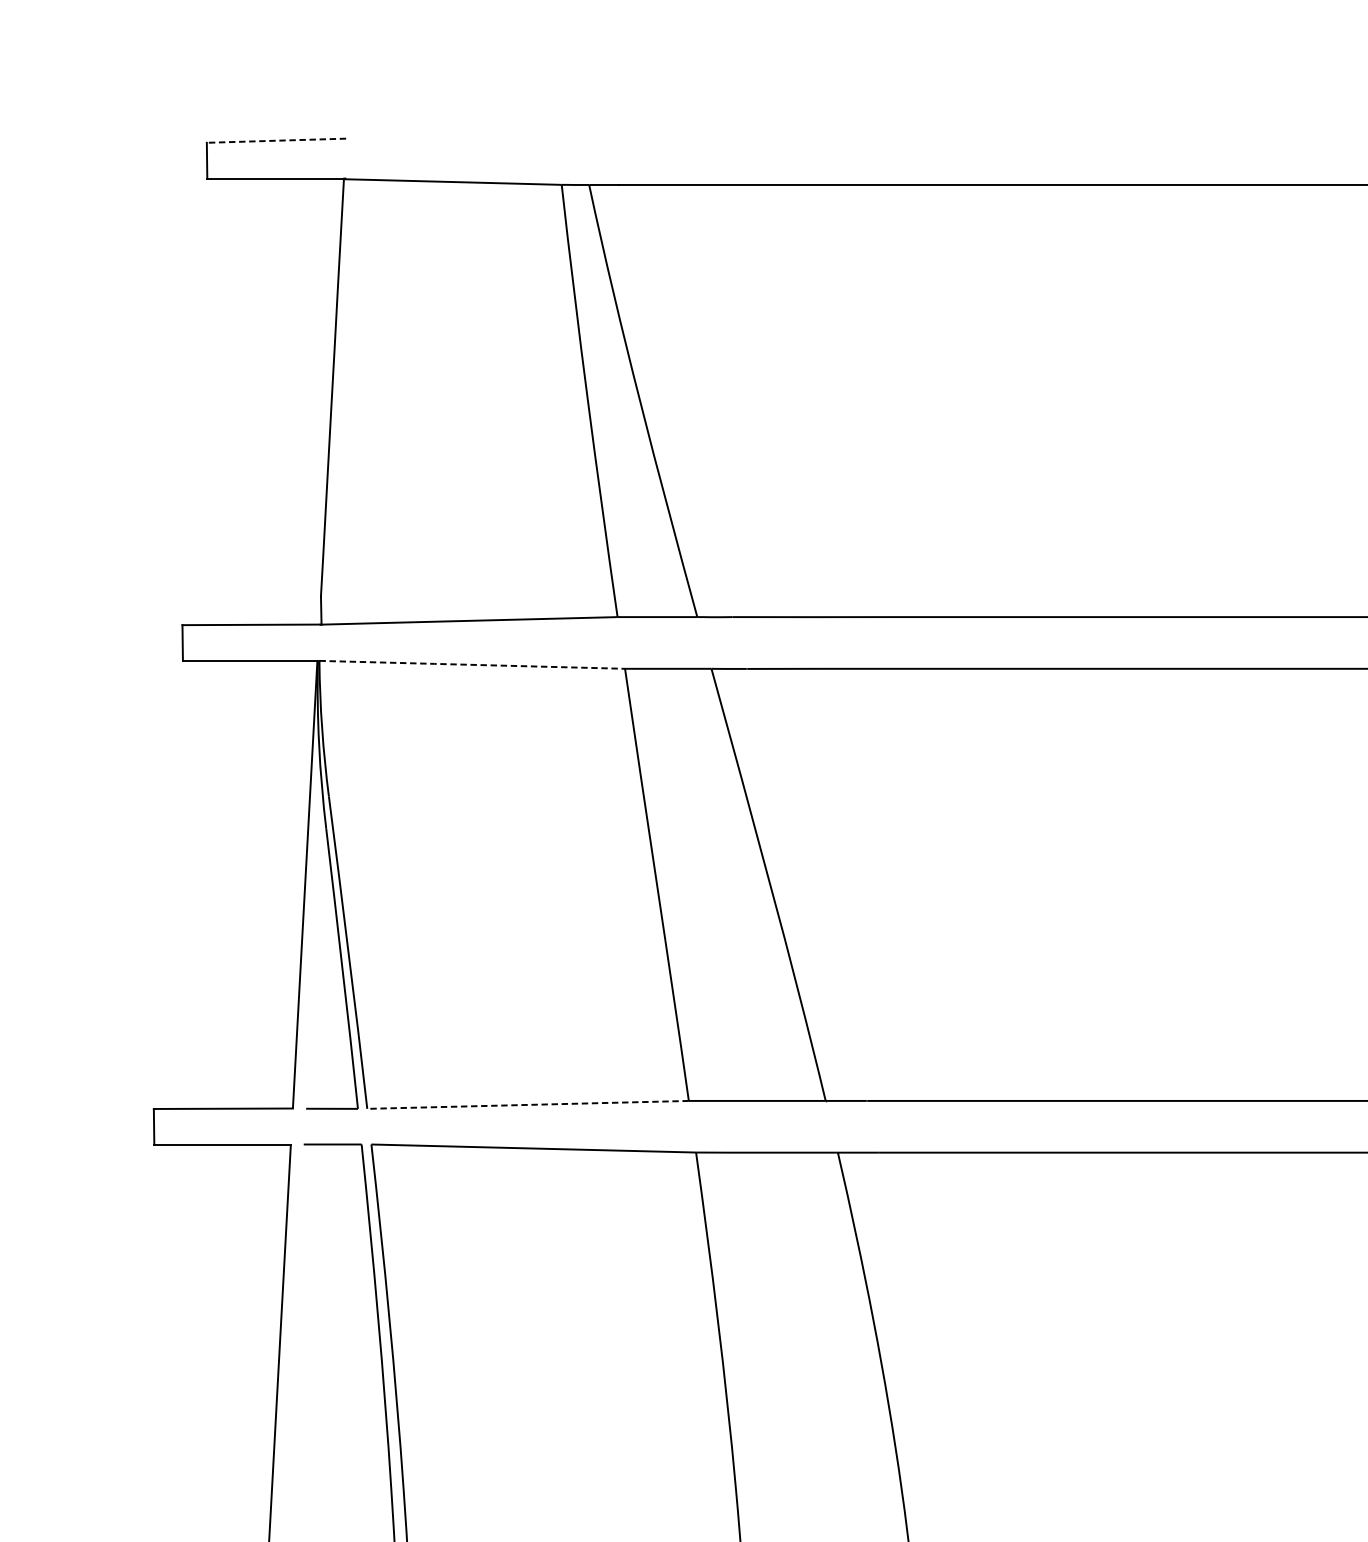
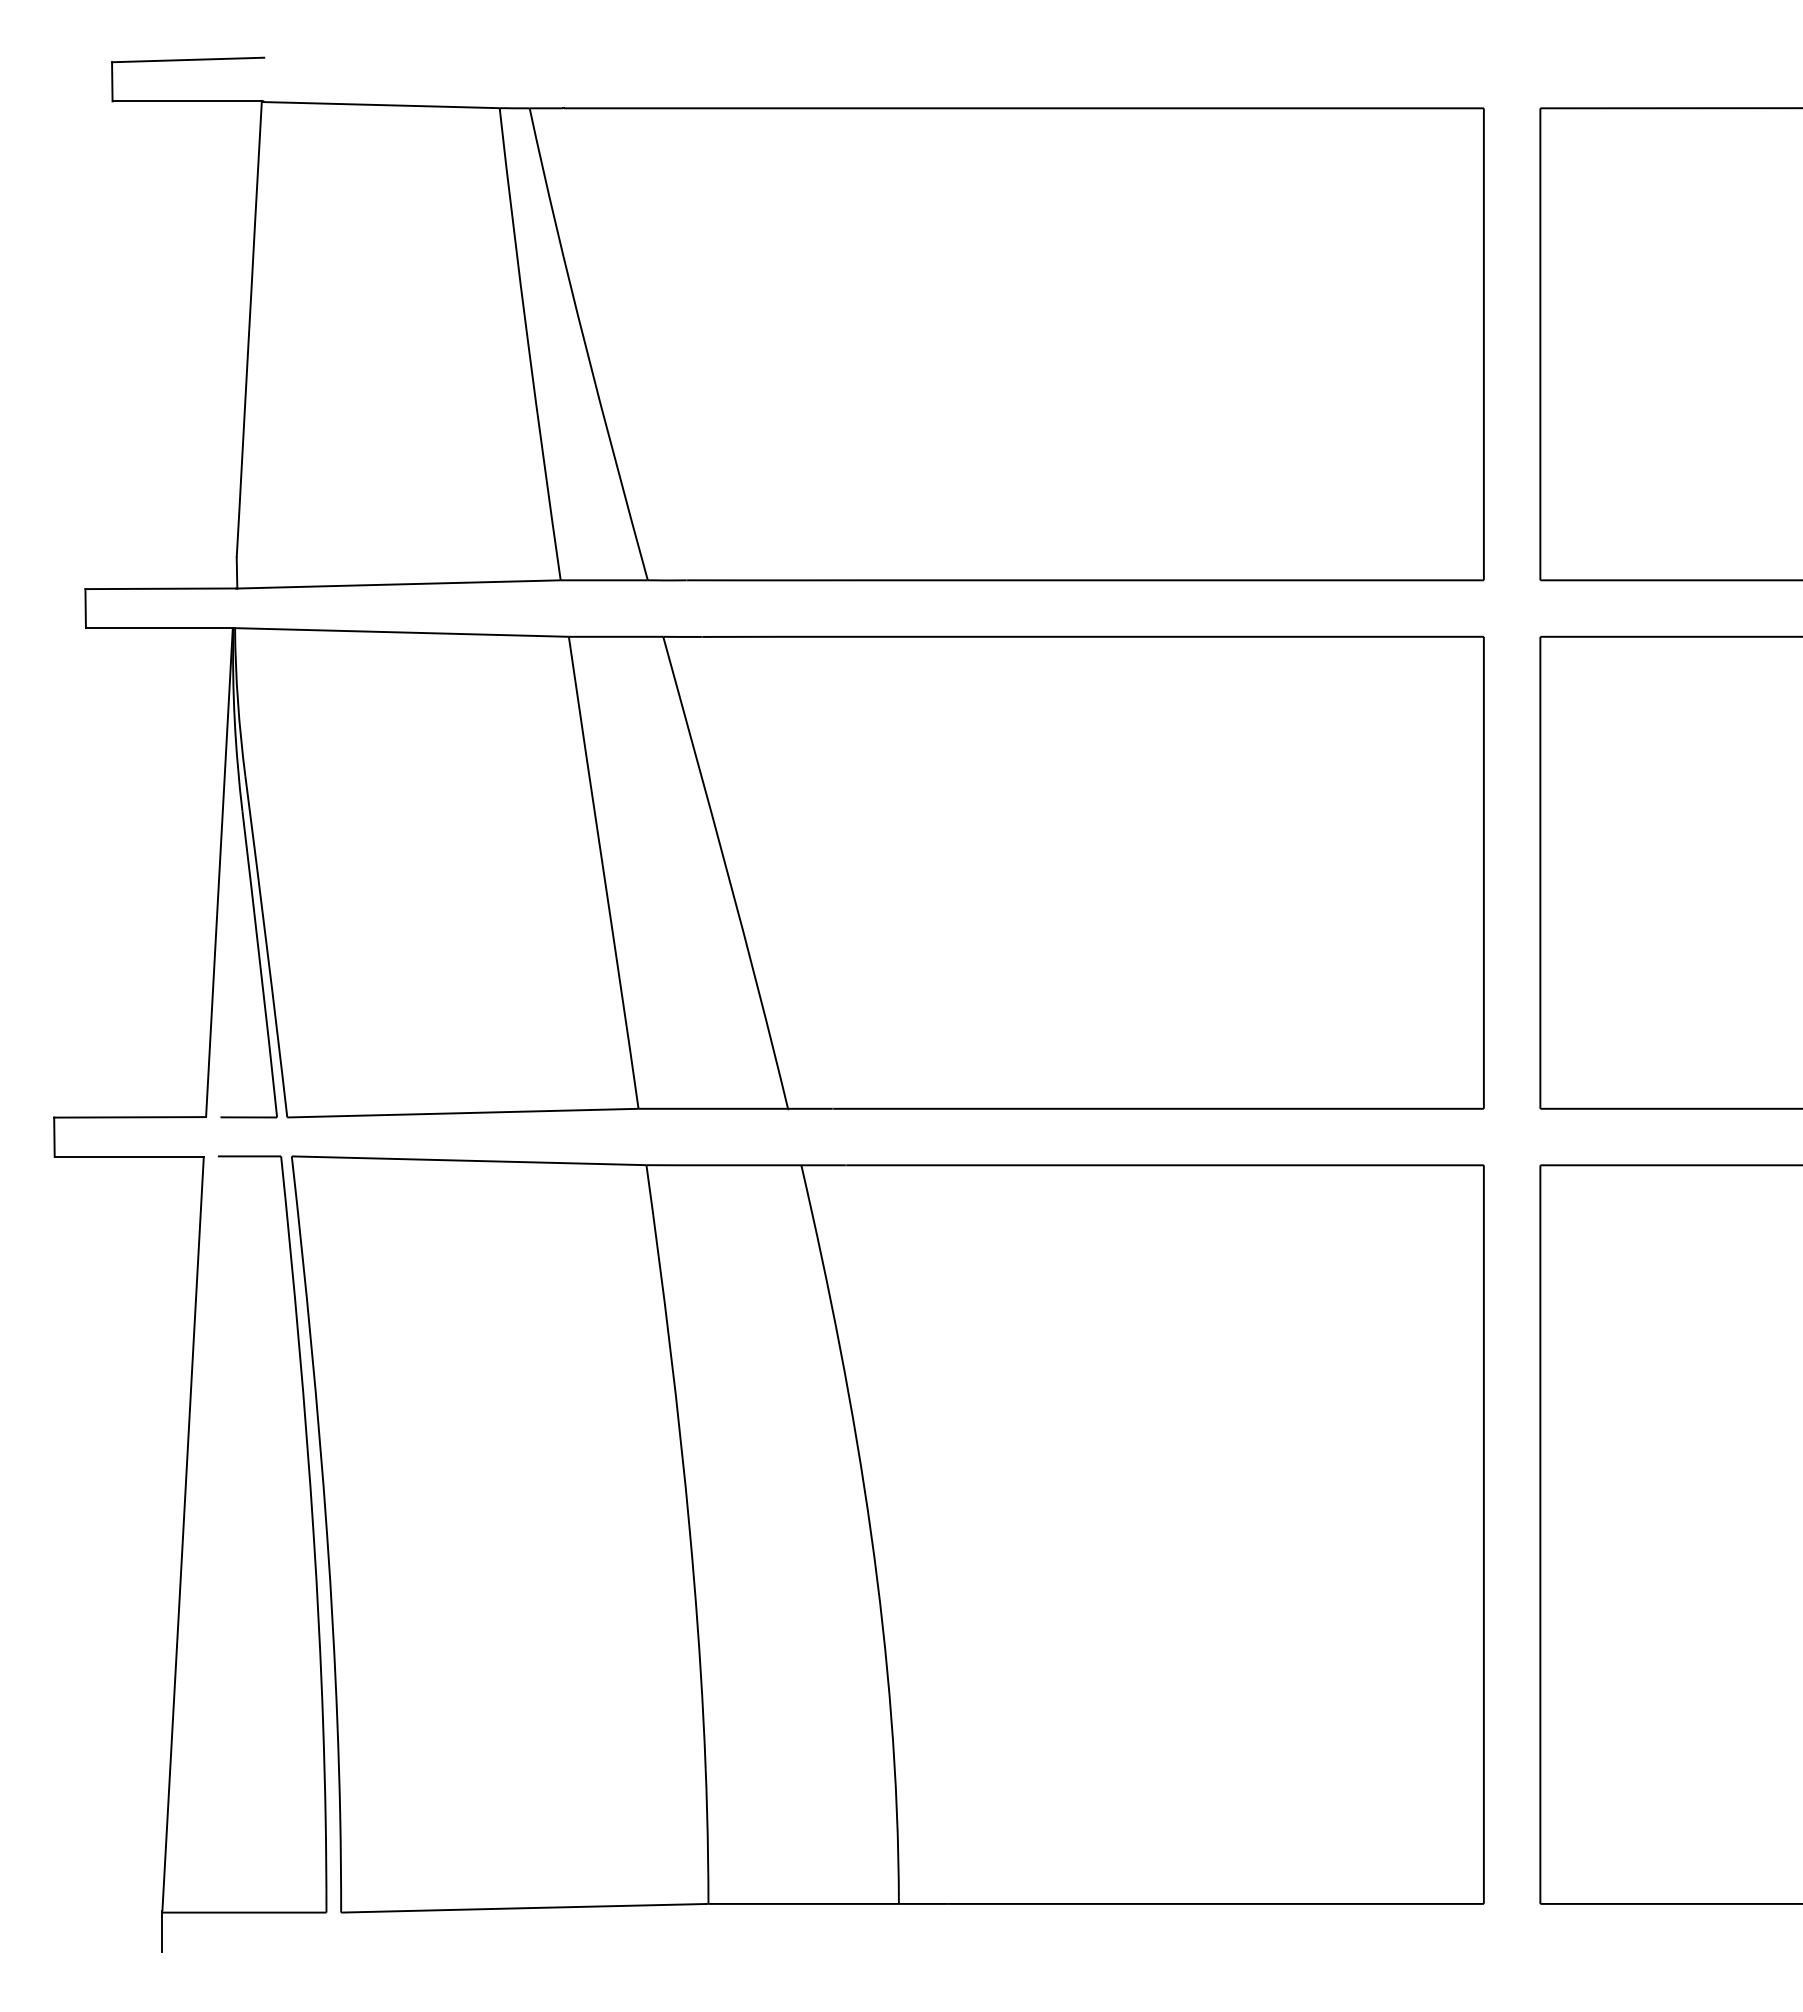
line: (275, 141) -> (187, 60), dashed -> solid
line: (471, 664) -> (401, 632), dashed -> solid
line: (527, 1105) -> (462, 1113), dashed -> solid

